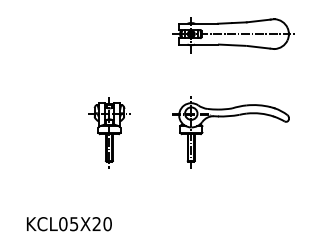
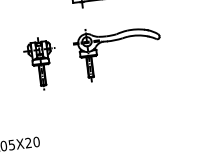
part: (227, 117) -> (114, 41), moved
part: (109, 132) -> (41, 63), moved

